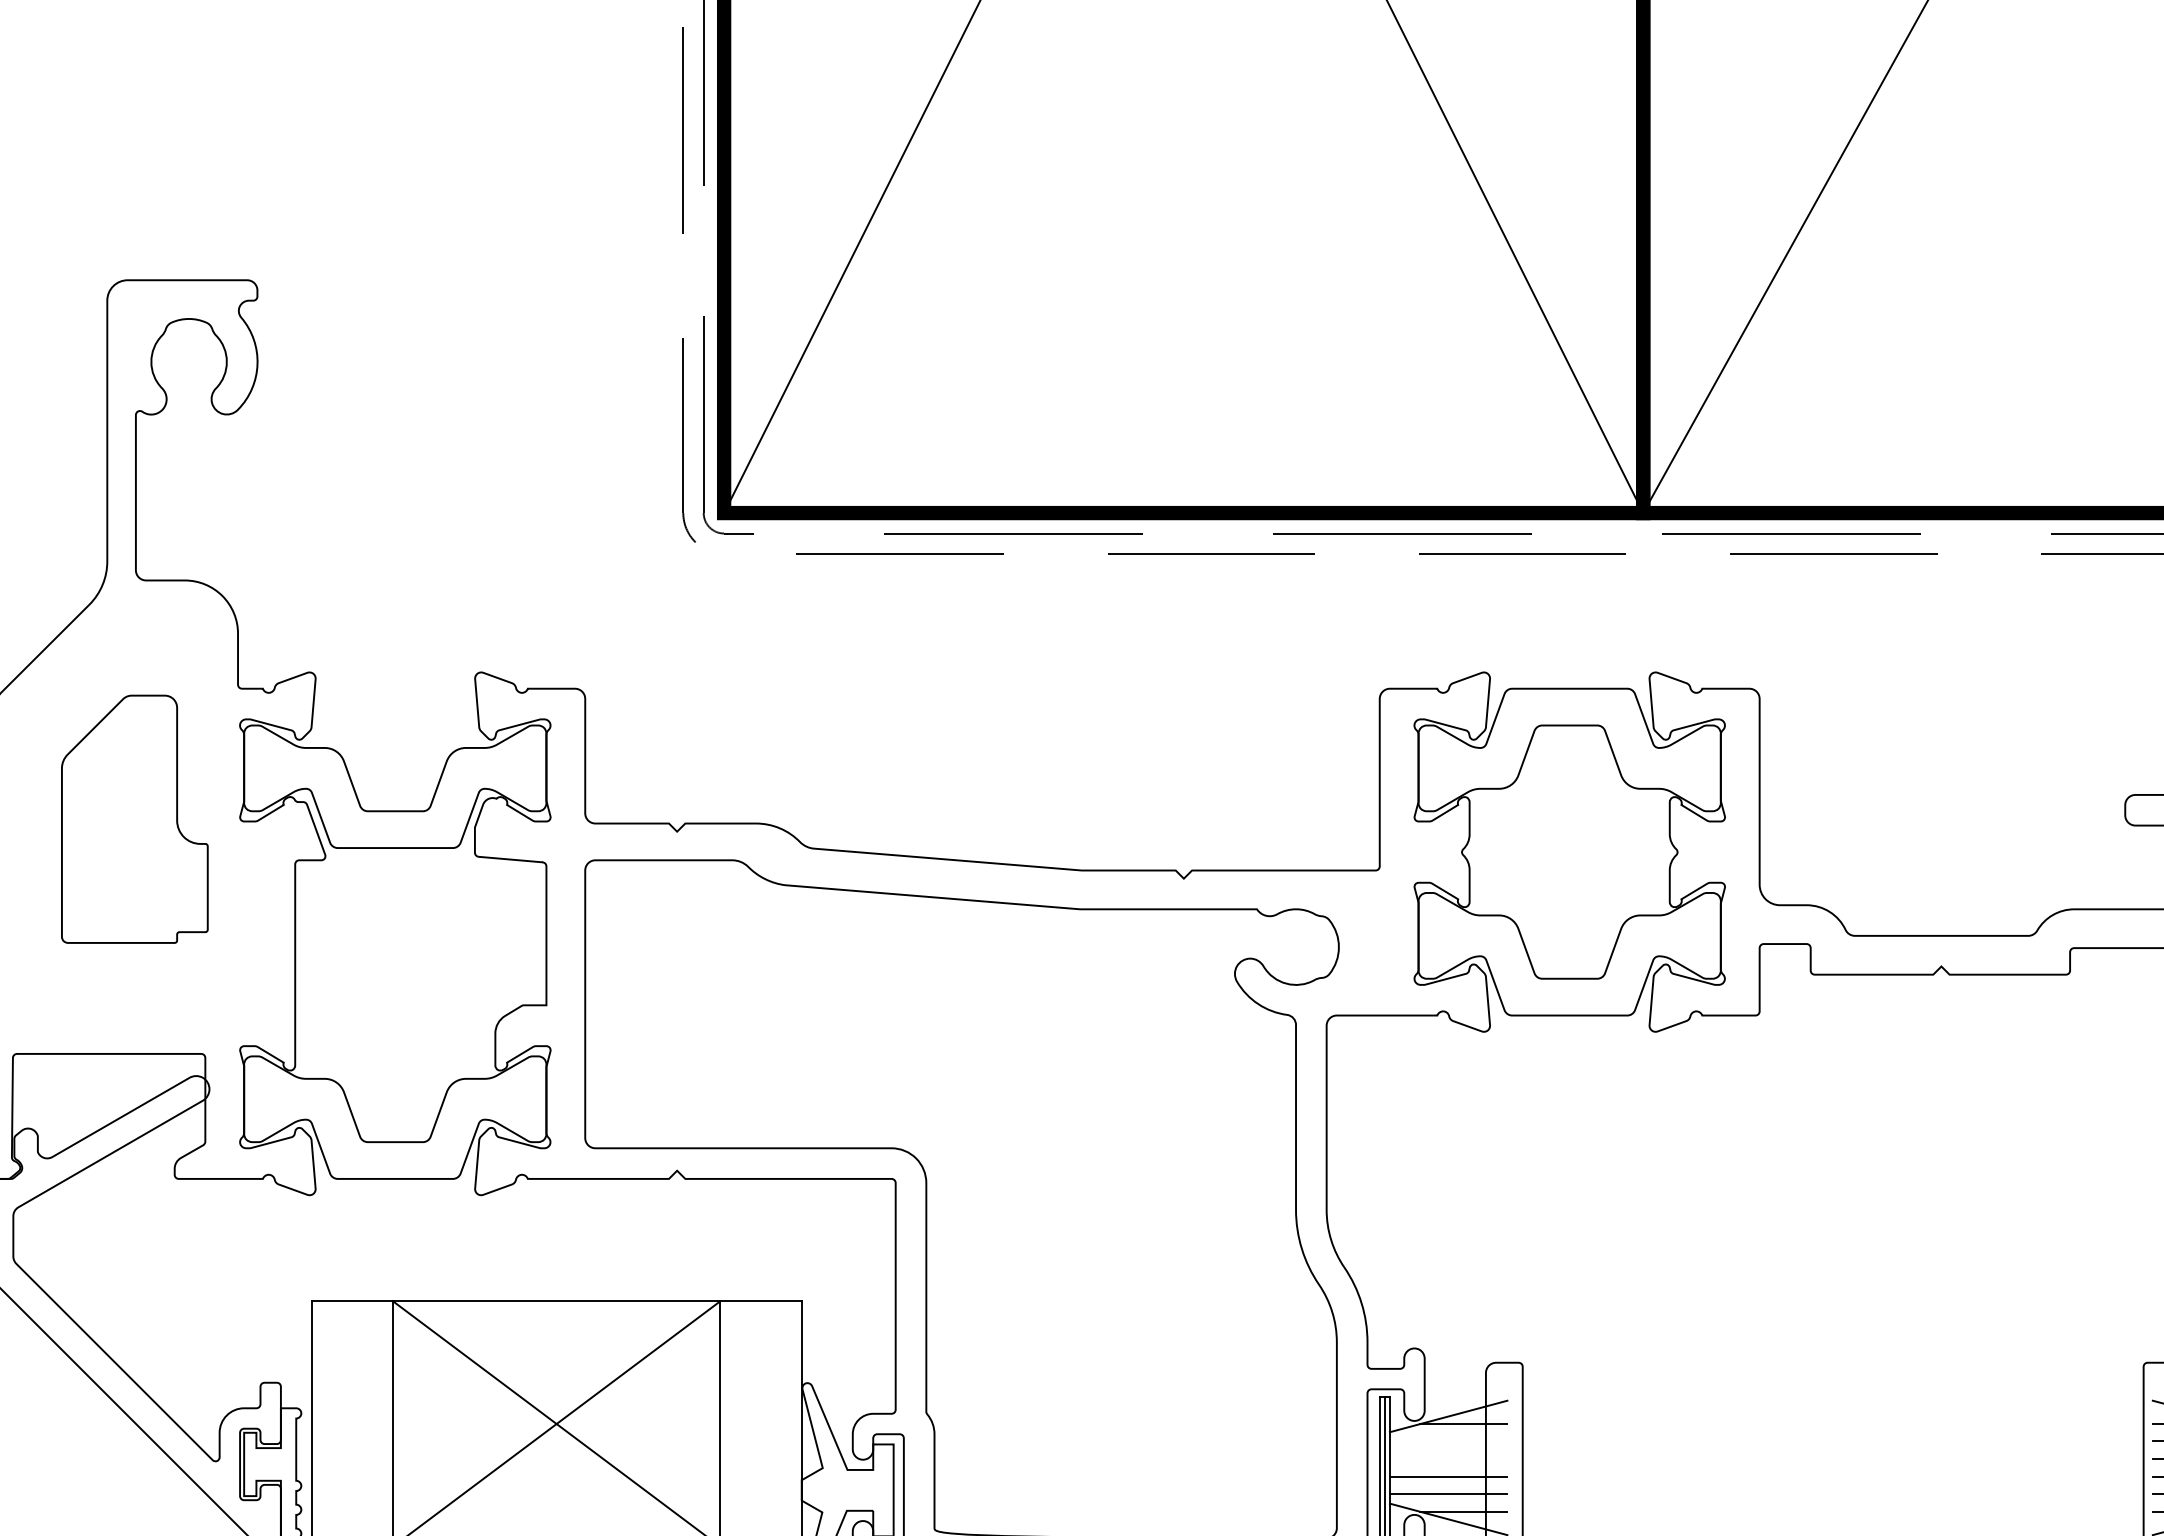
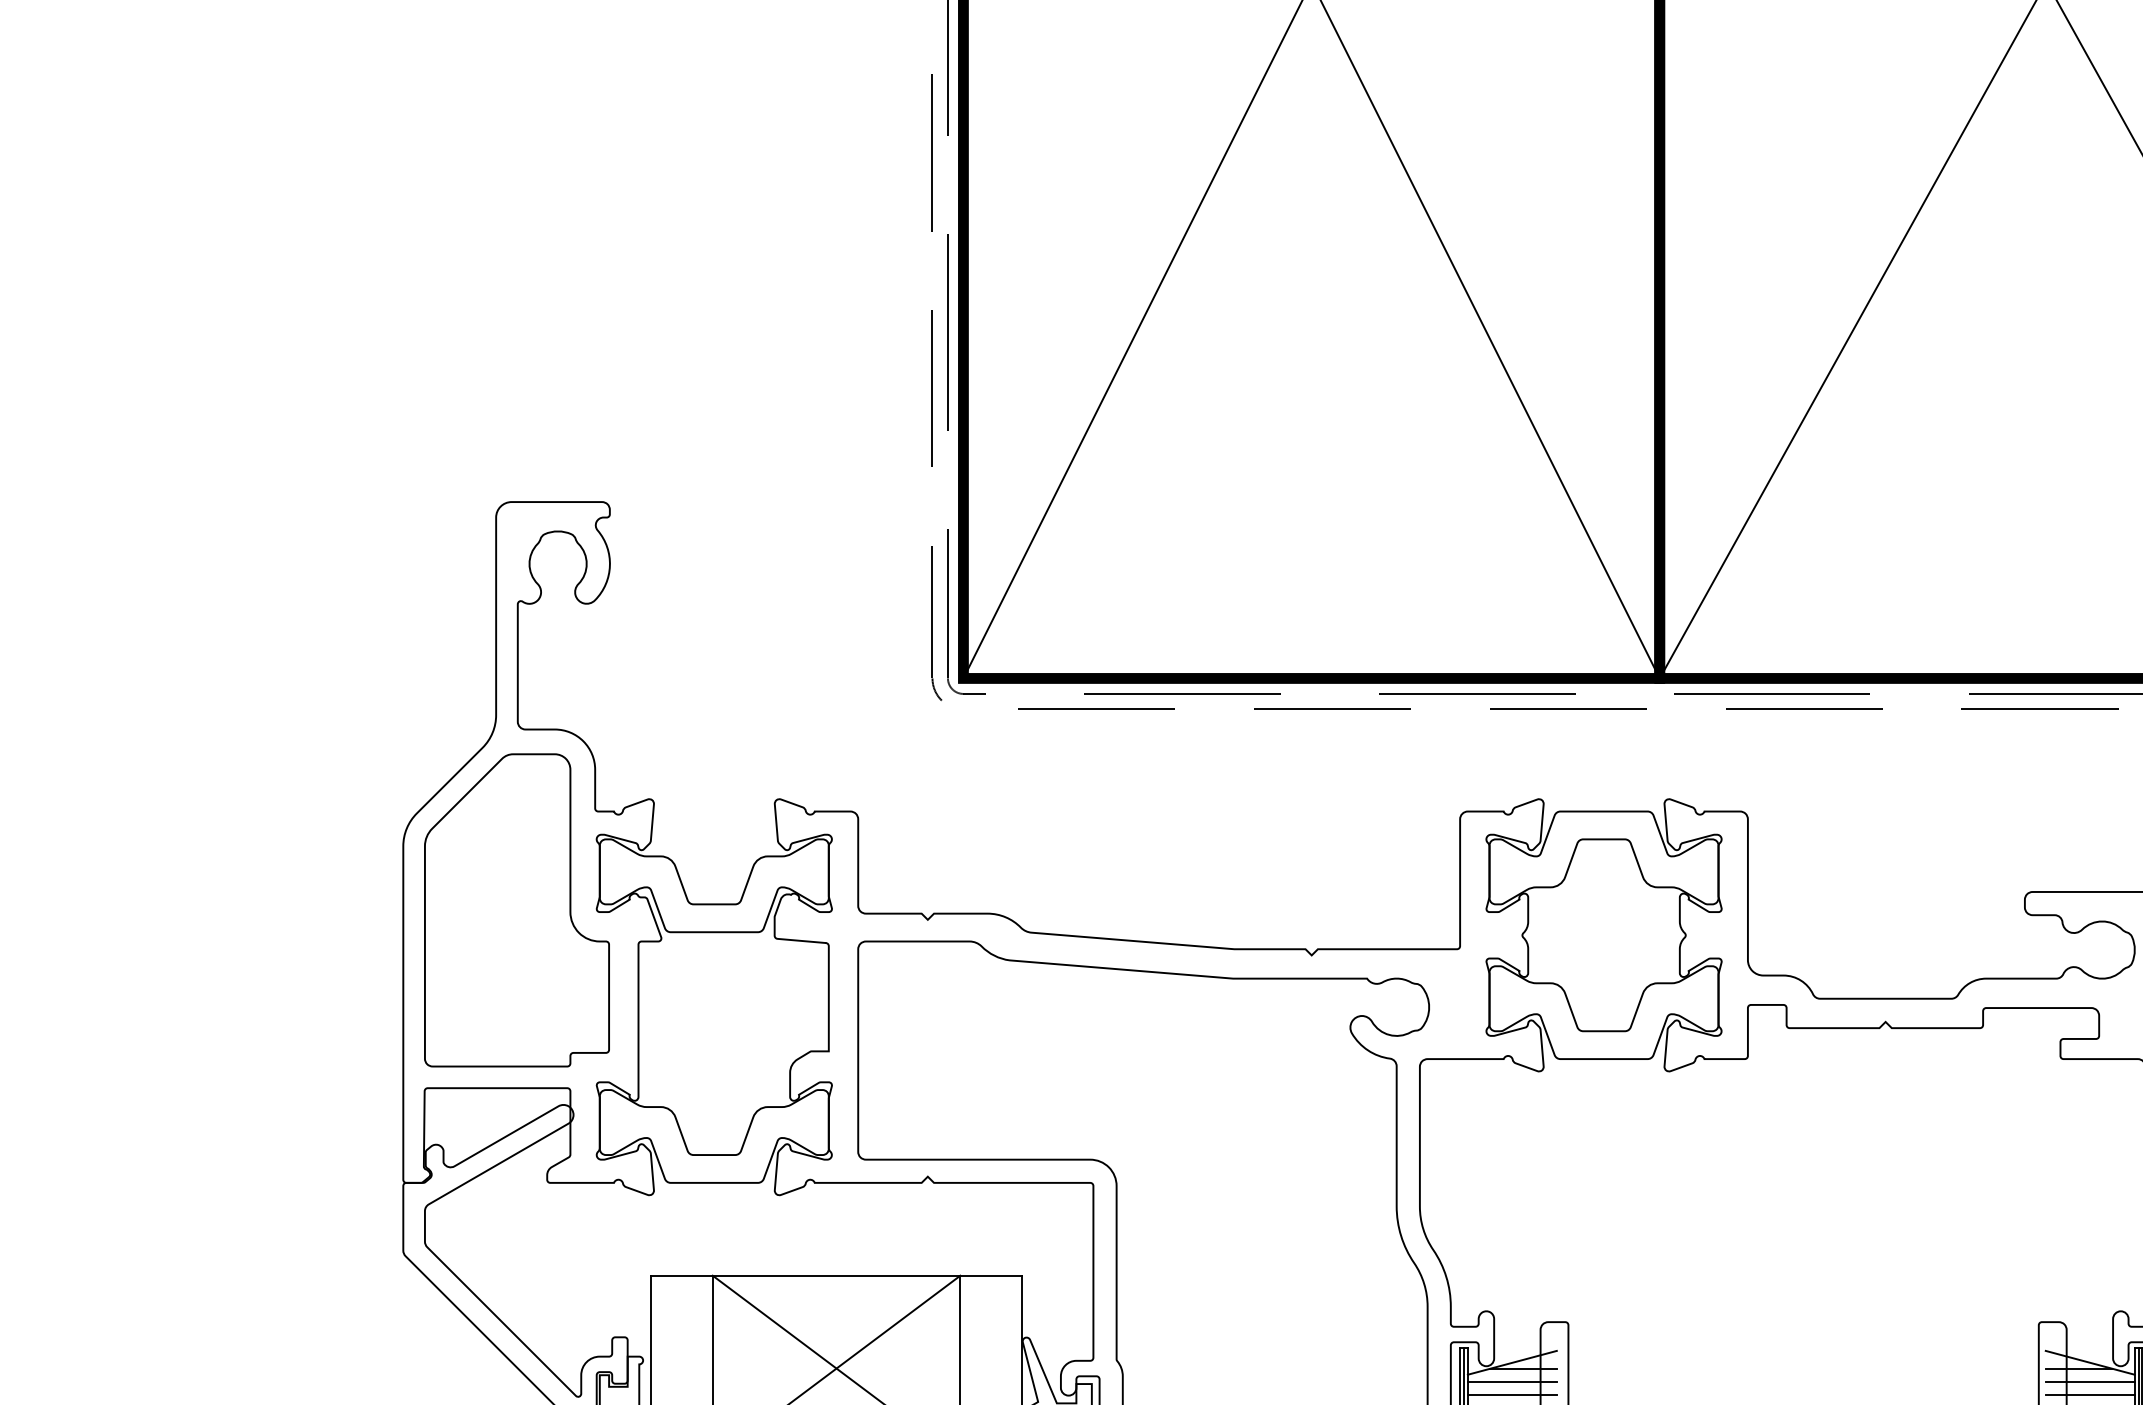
part: (134, 819) -> (516, 910), size x1.67
line: (1447, 1441) -> (1511, 1381), added
line: (1447, 1458) -> (1511, 1394), added

